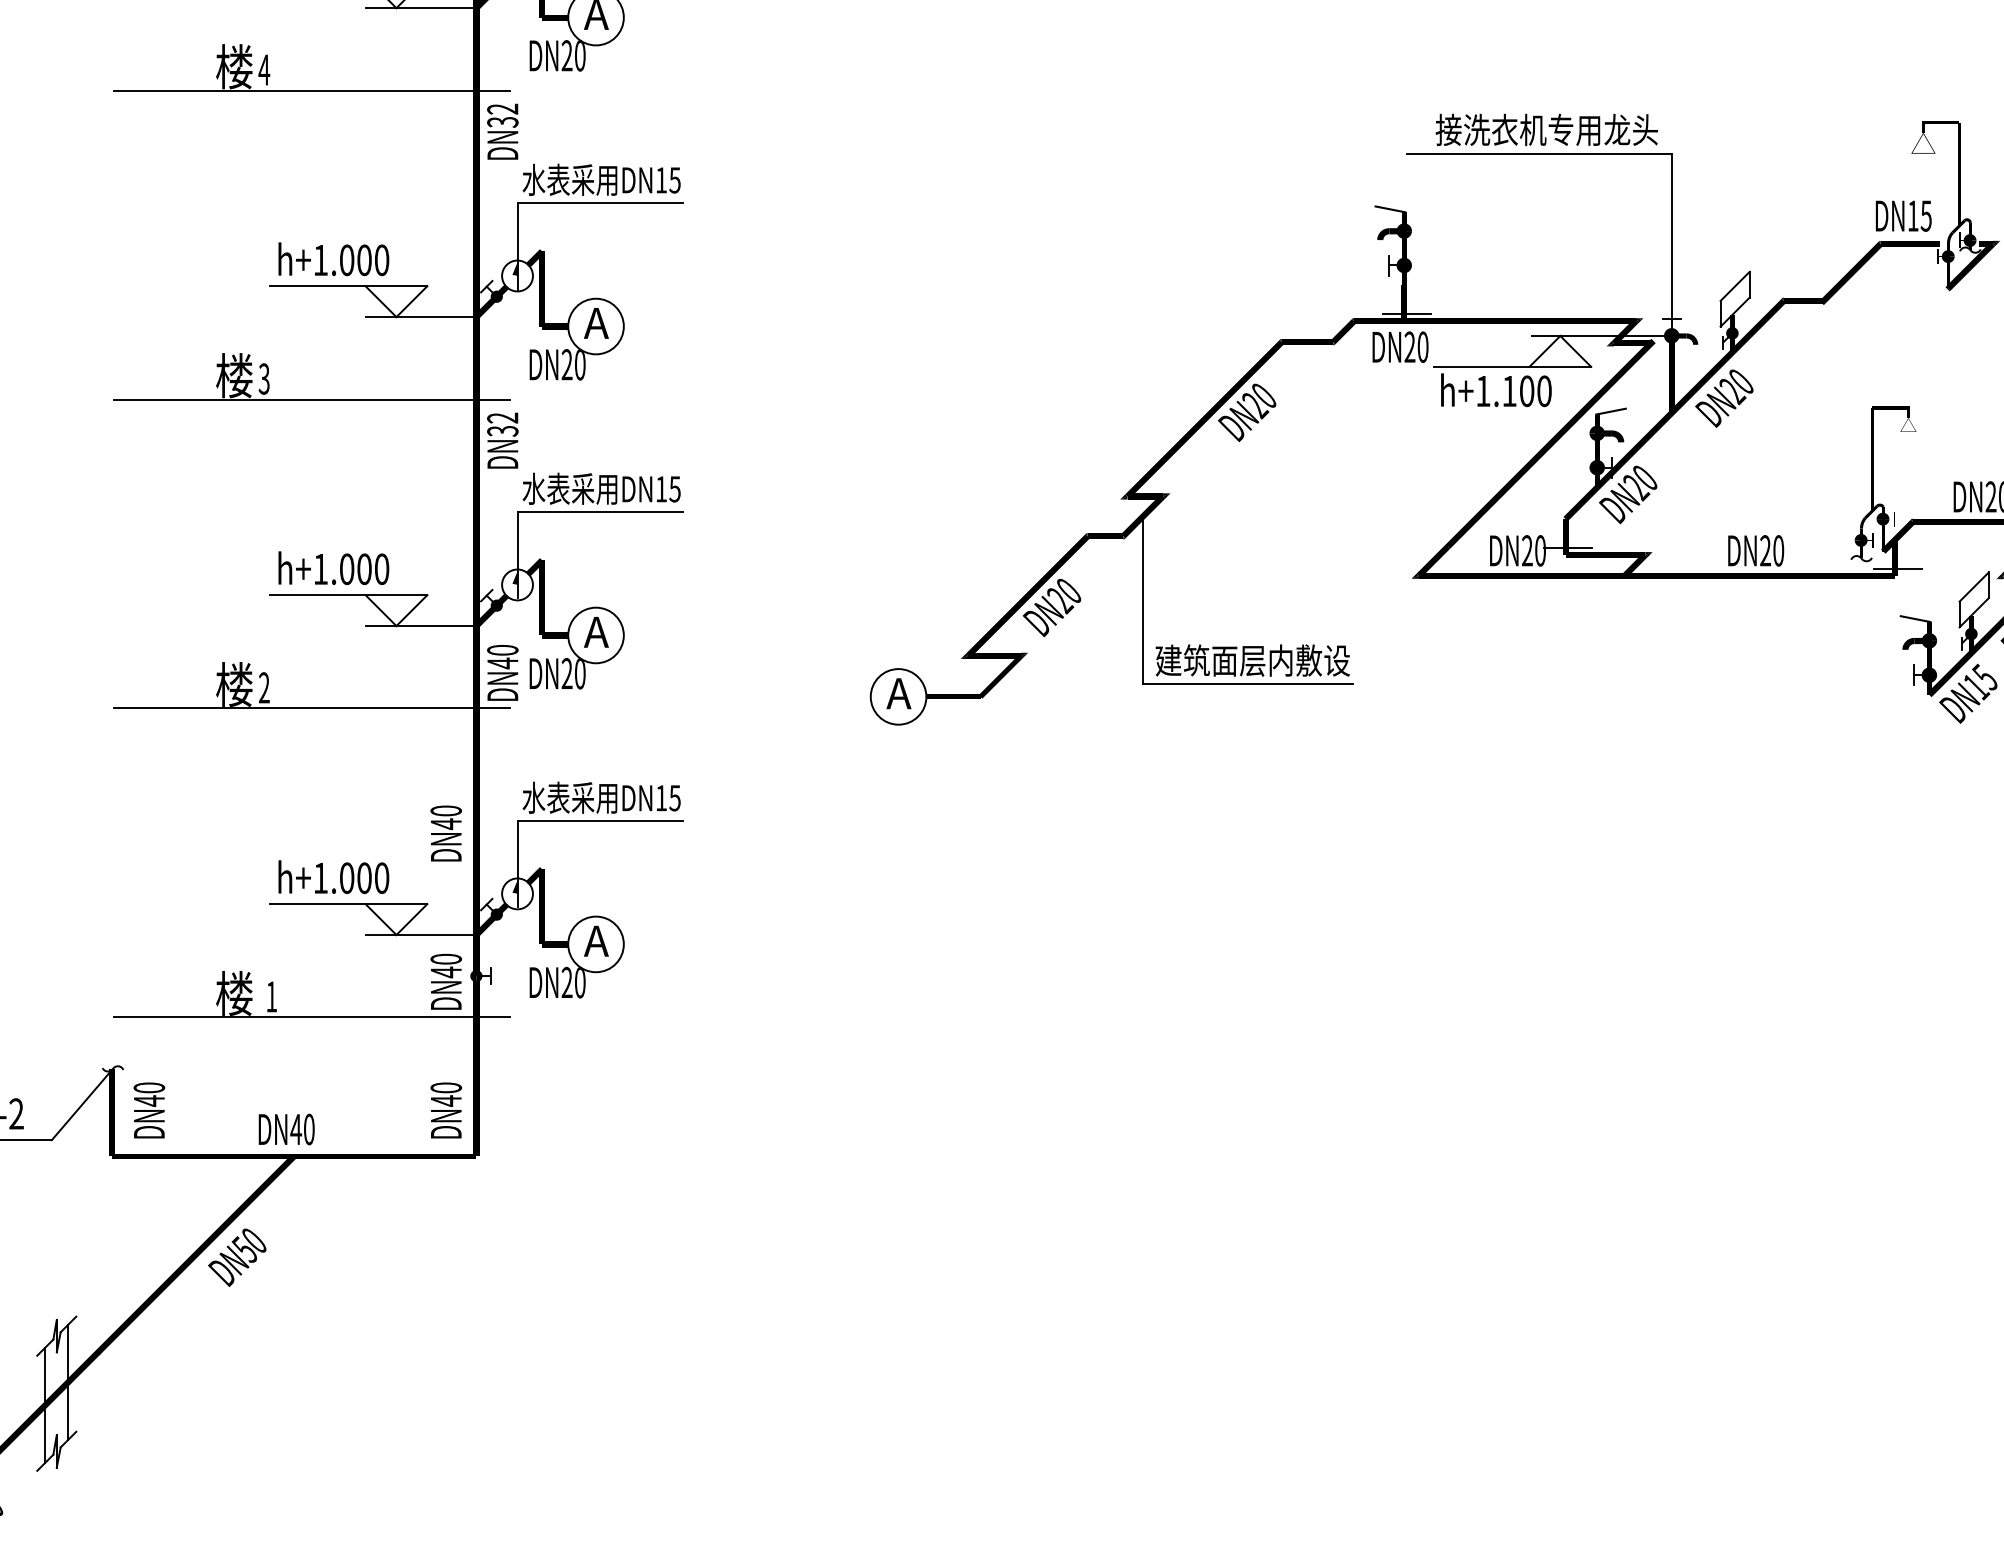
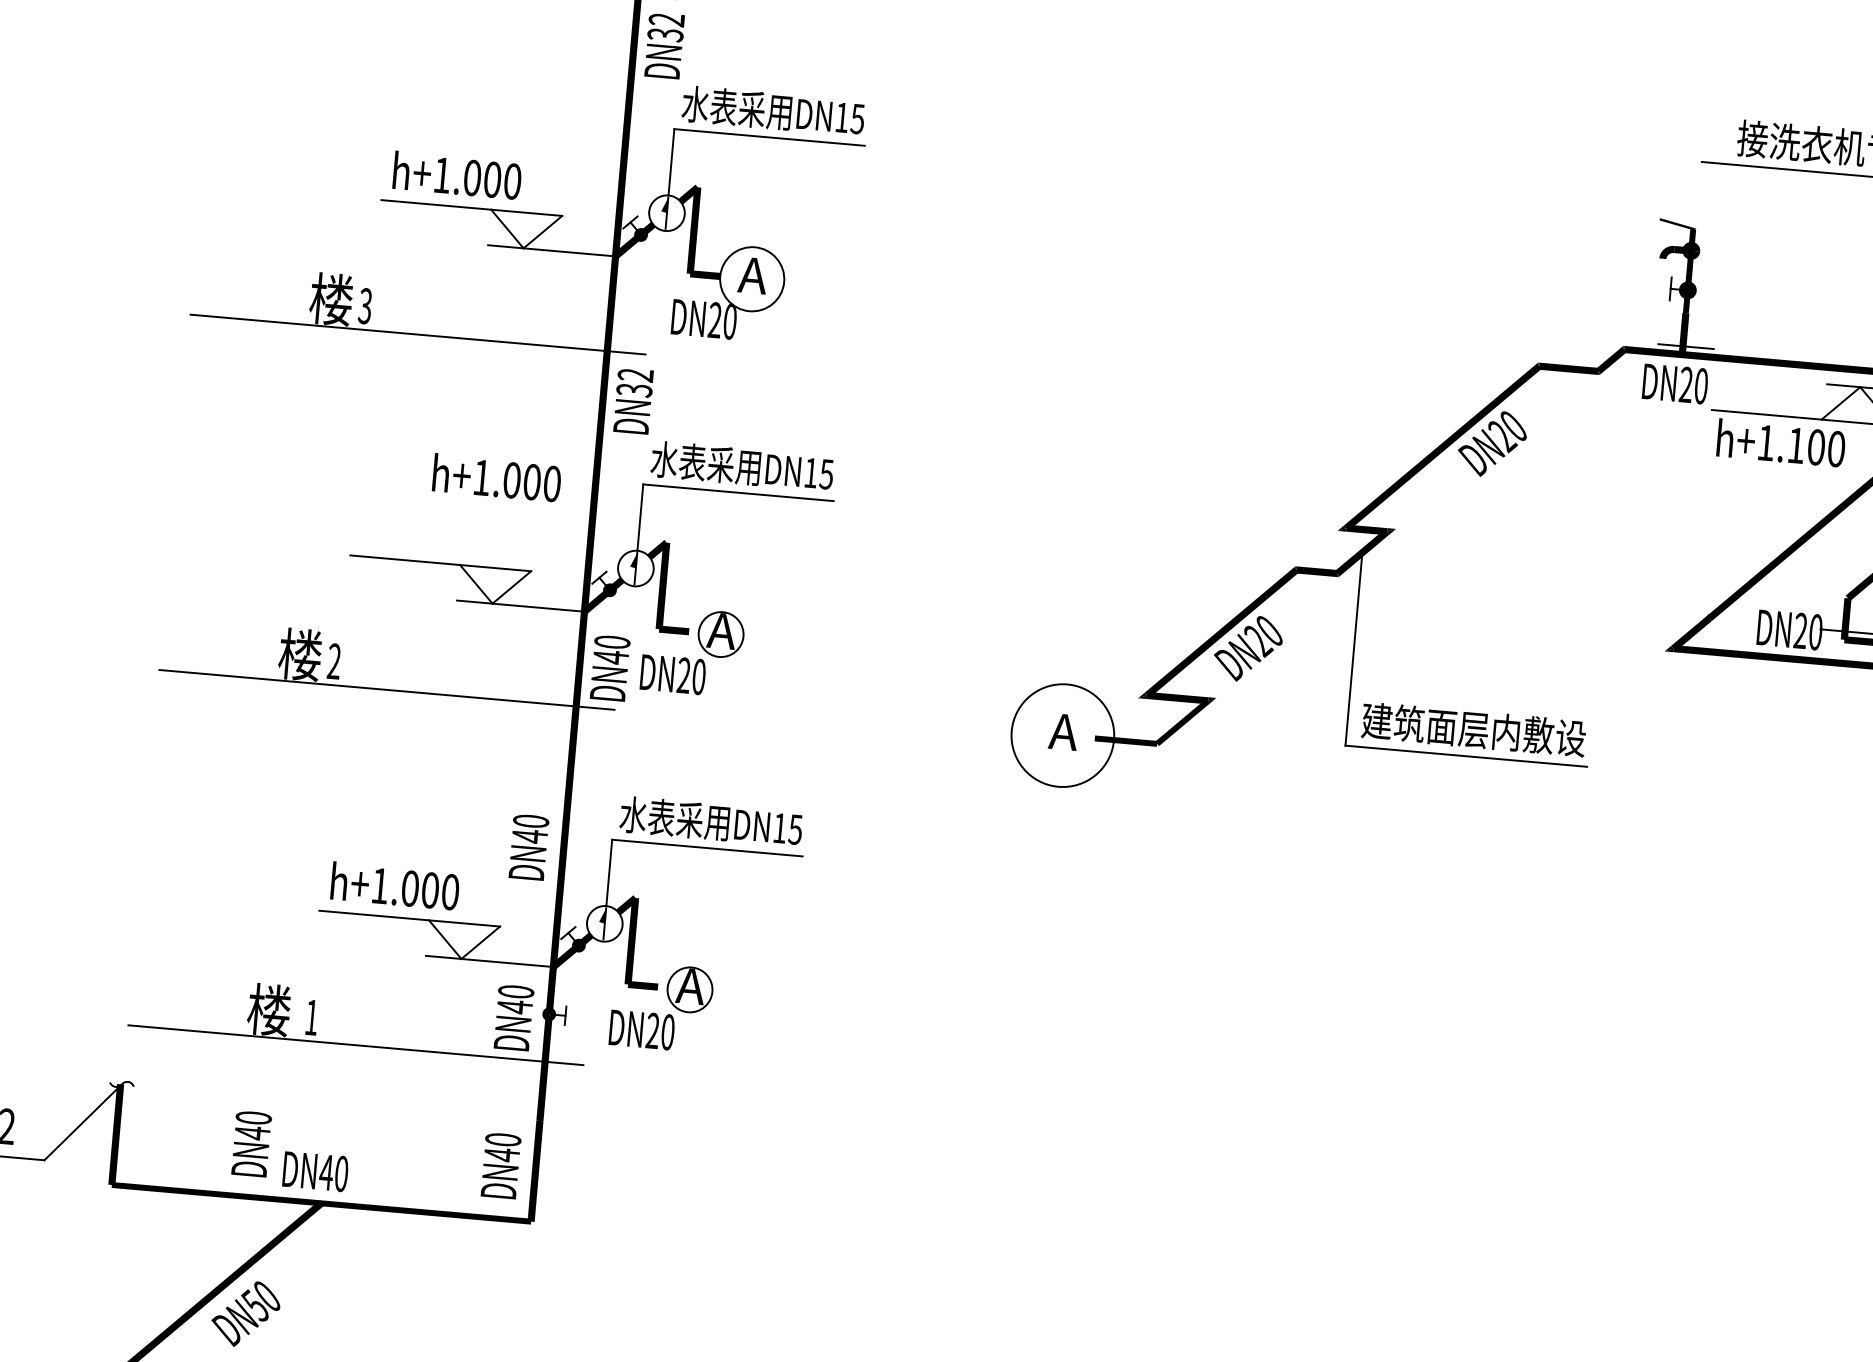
text: (333, 568) -> (496, 478), moved
circle: (595, 635) -> (720, 634), size x0.7
circle: (898, 696) -> (1062, 735), size x1.6
circle: (595, 944) -> (689, 989), size x0.7
text: (149, 1110) -> (251, 1144), moved

